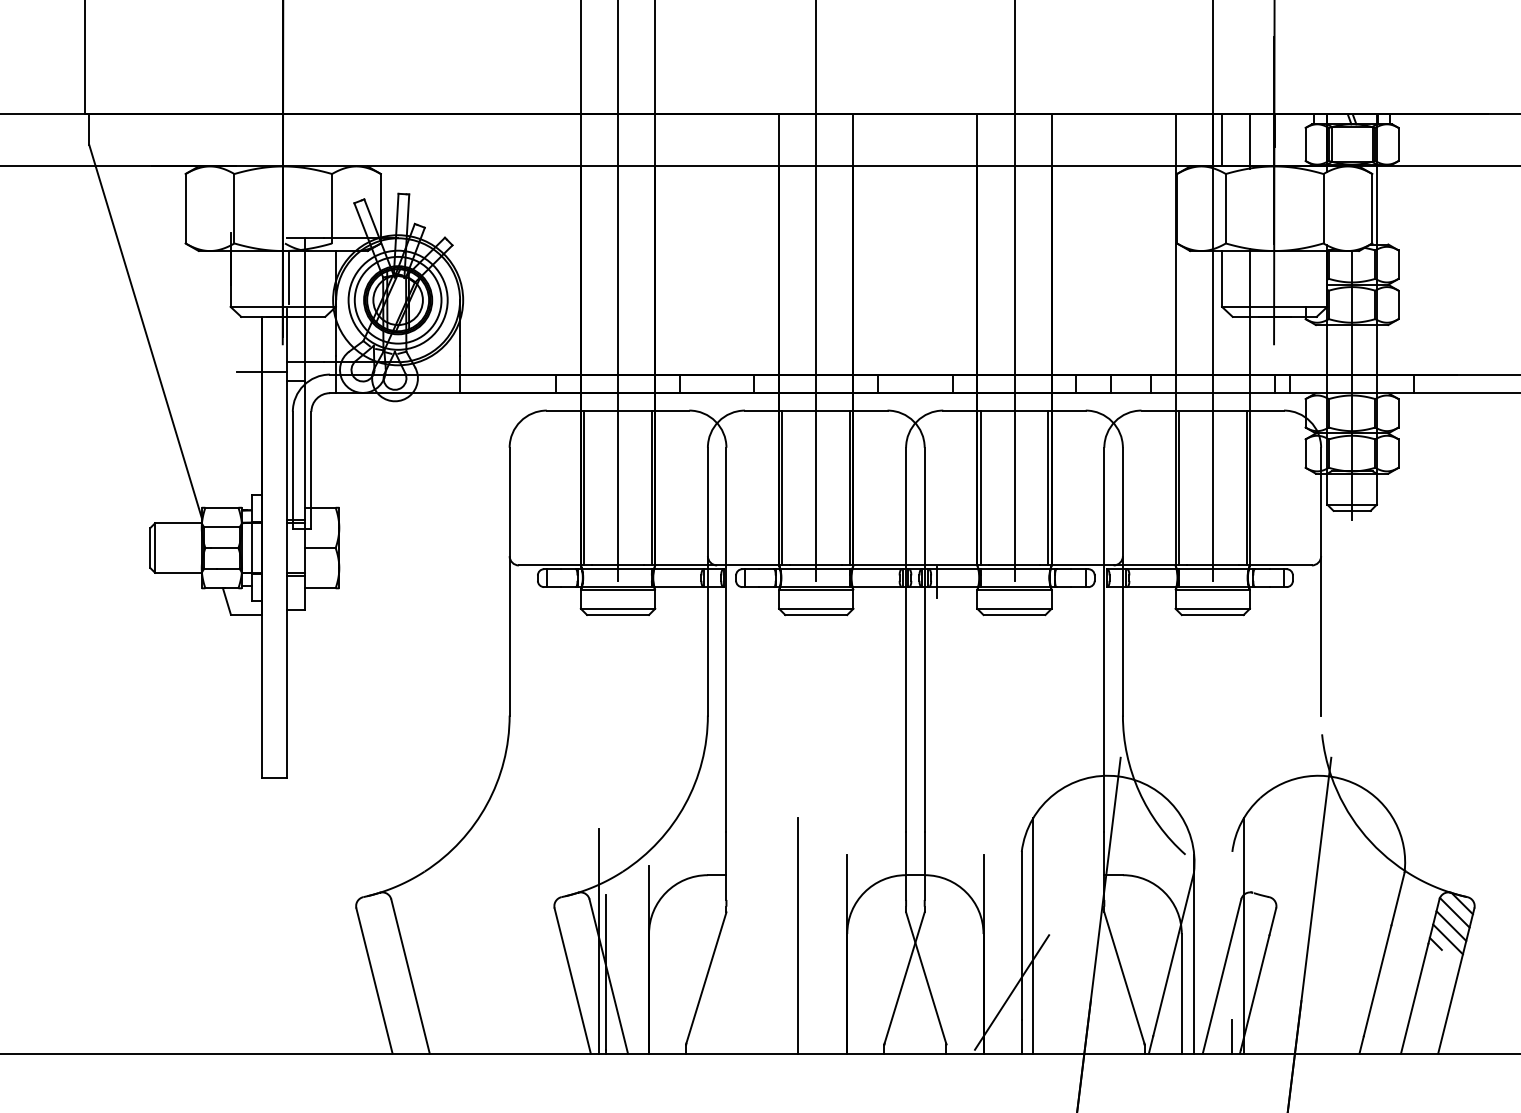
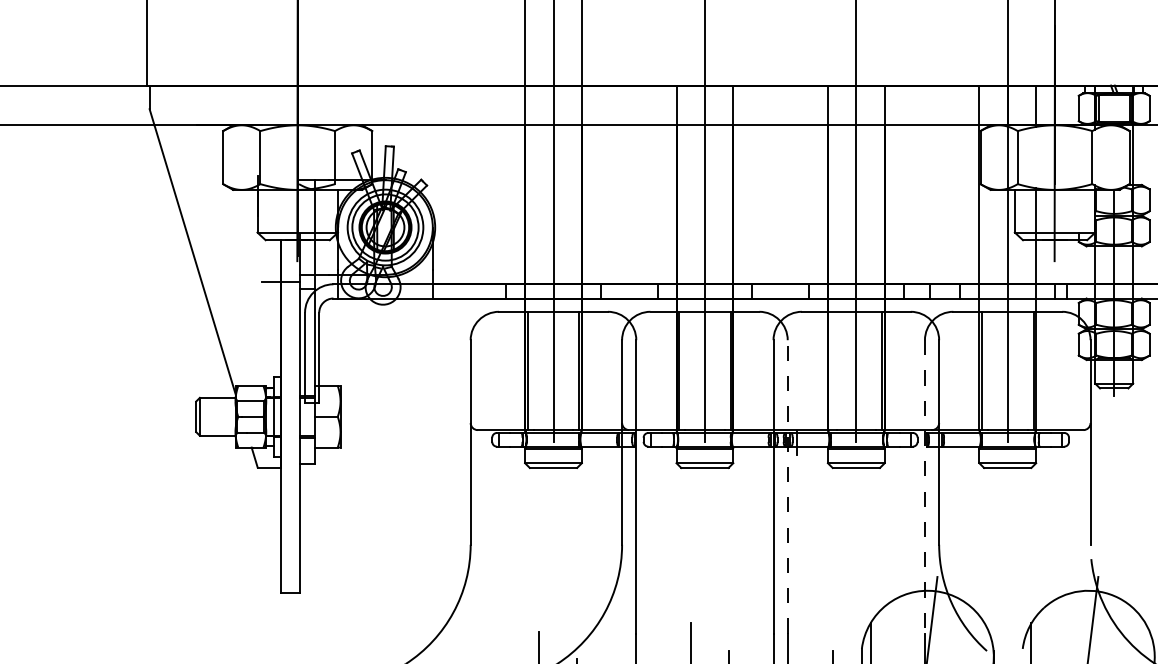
line: (1221, 140) -> (1014, 105), removed
line: (288, 278) -> (301, 210), removed
line: (980, 487) -> (830, 370), removed
line: (924, 639) -> (787, 486), solid -> dashed
line: (1104, 640) -> (925, 487), solid -> dashed

